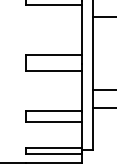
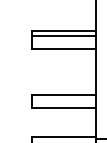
line: (54, 59) -> (64, 35), added

